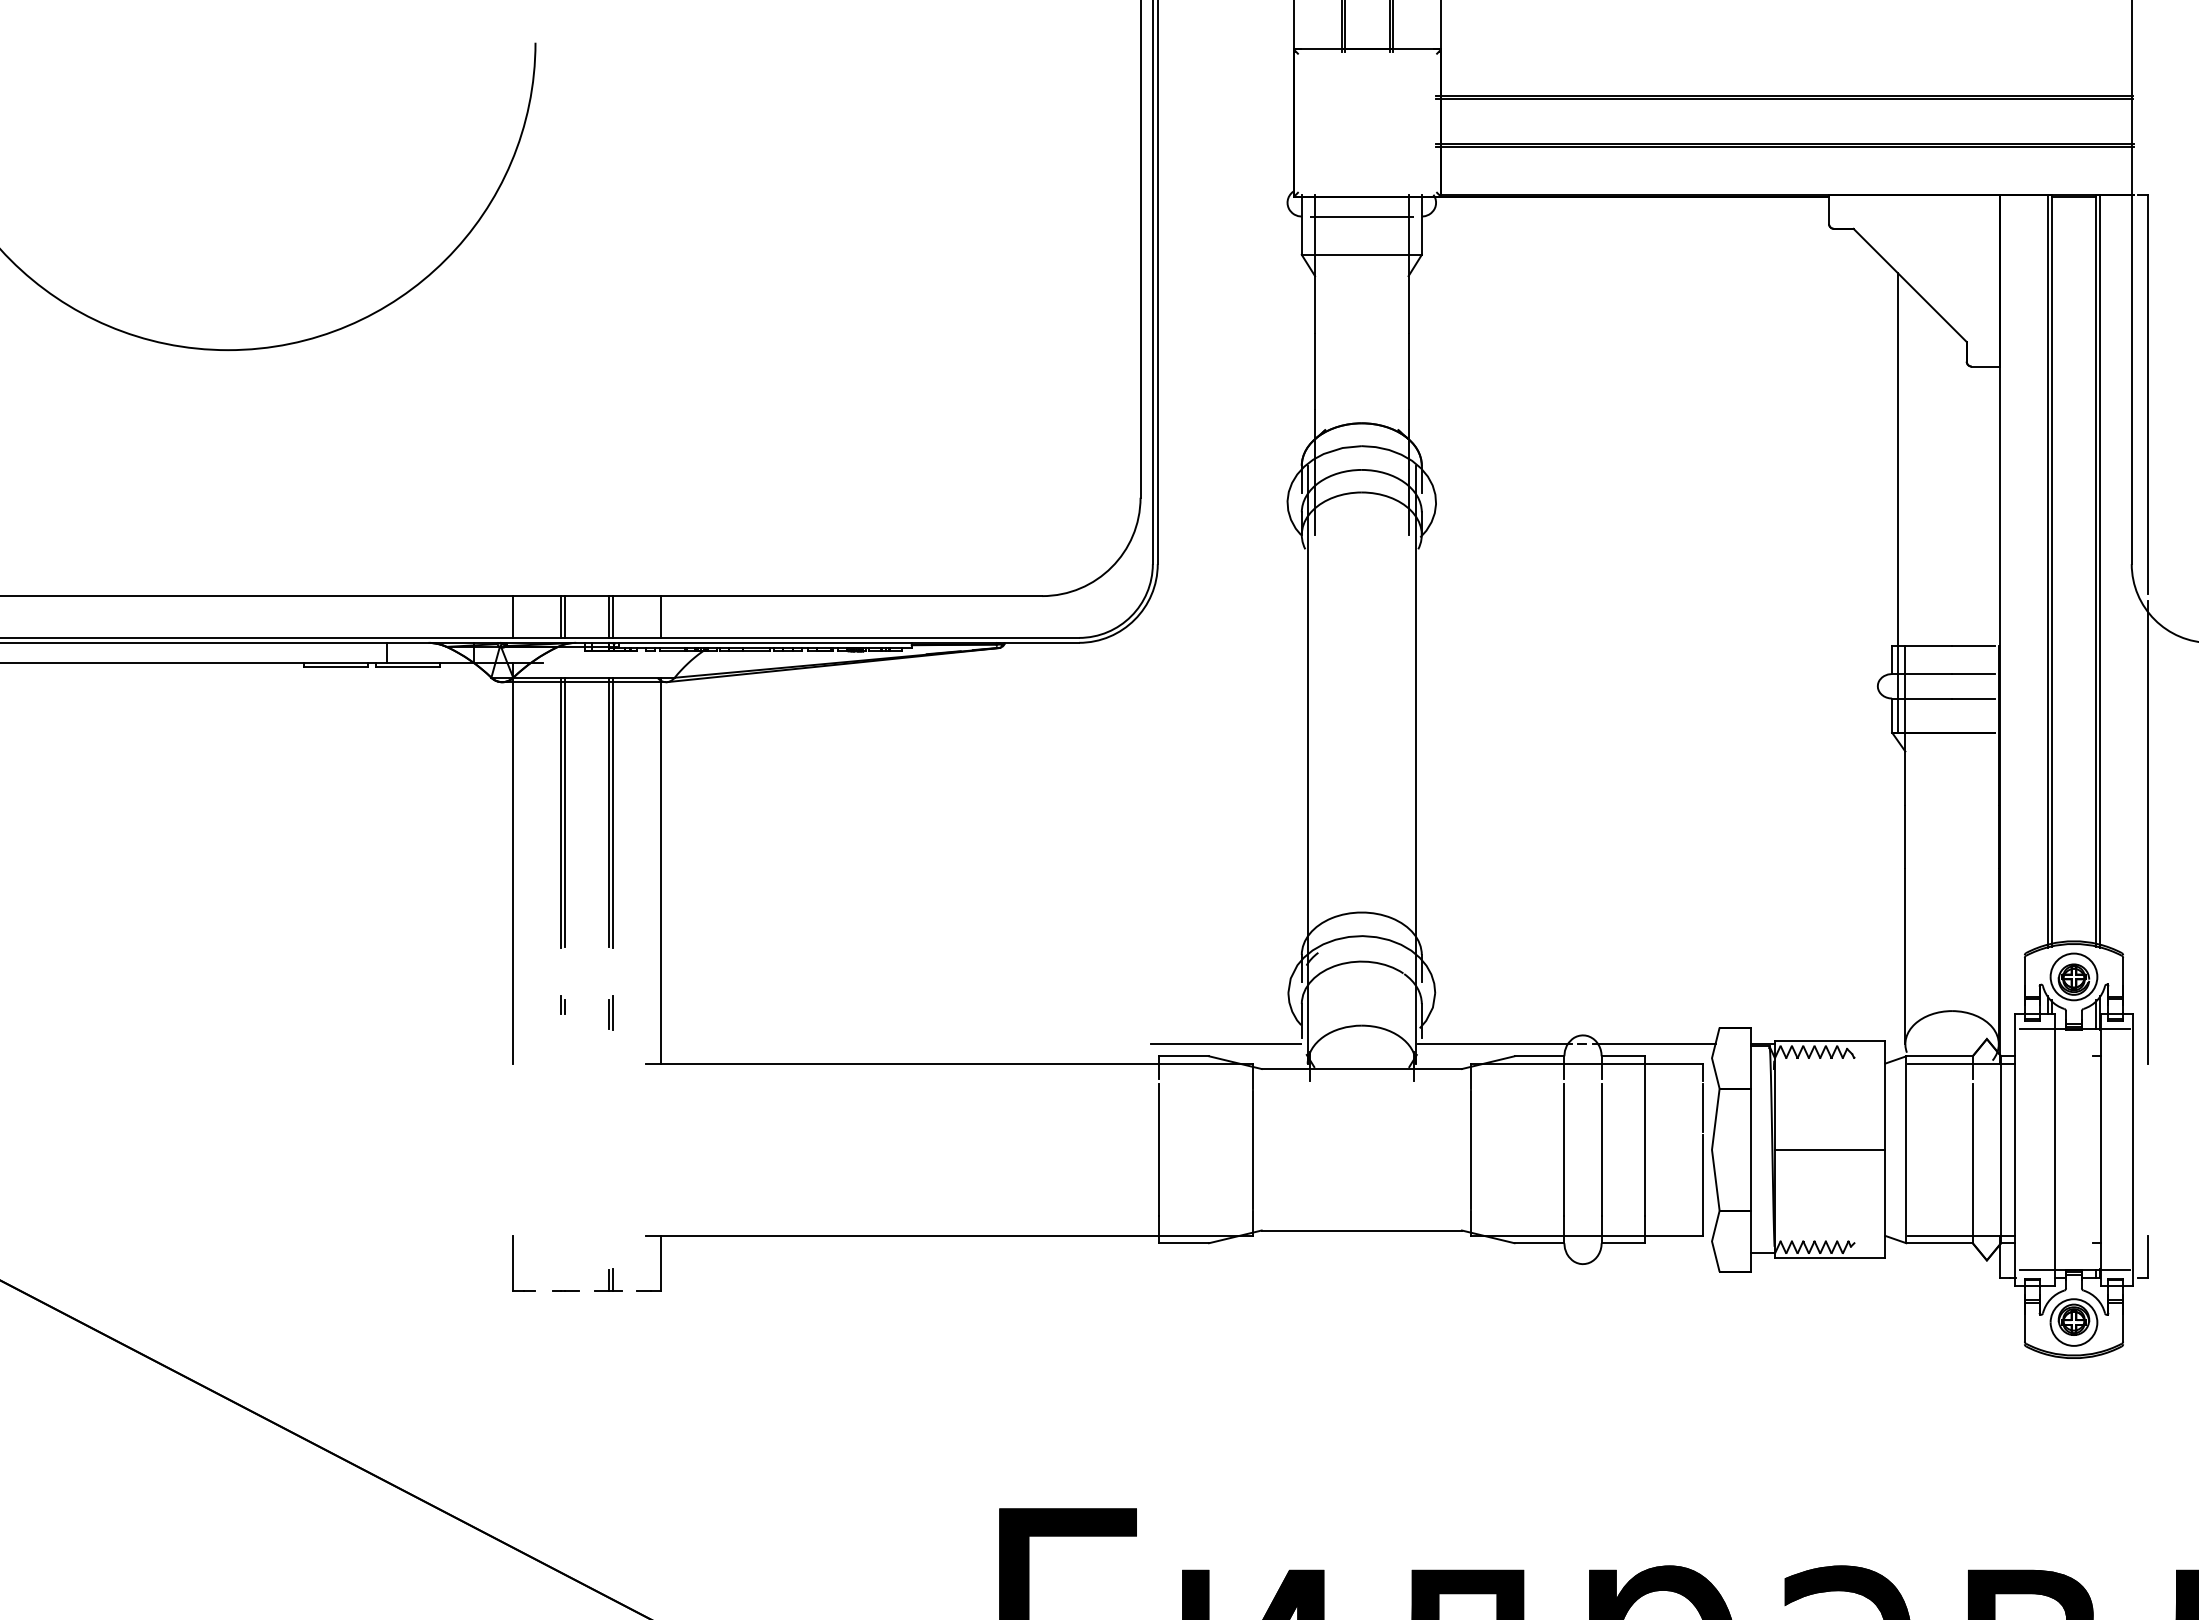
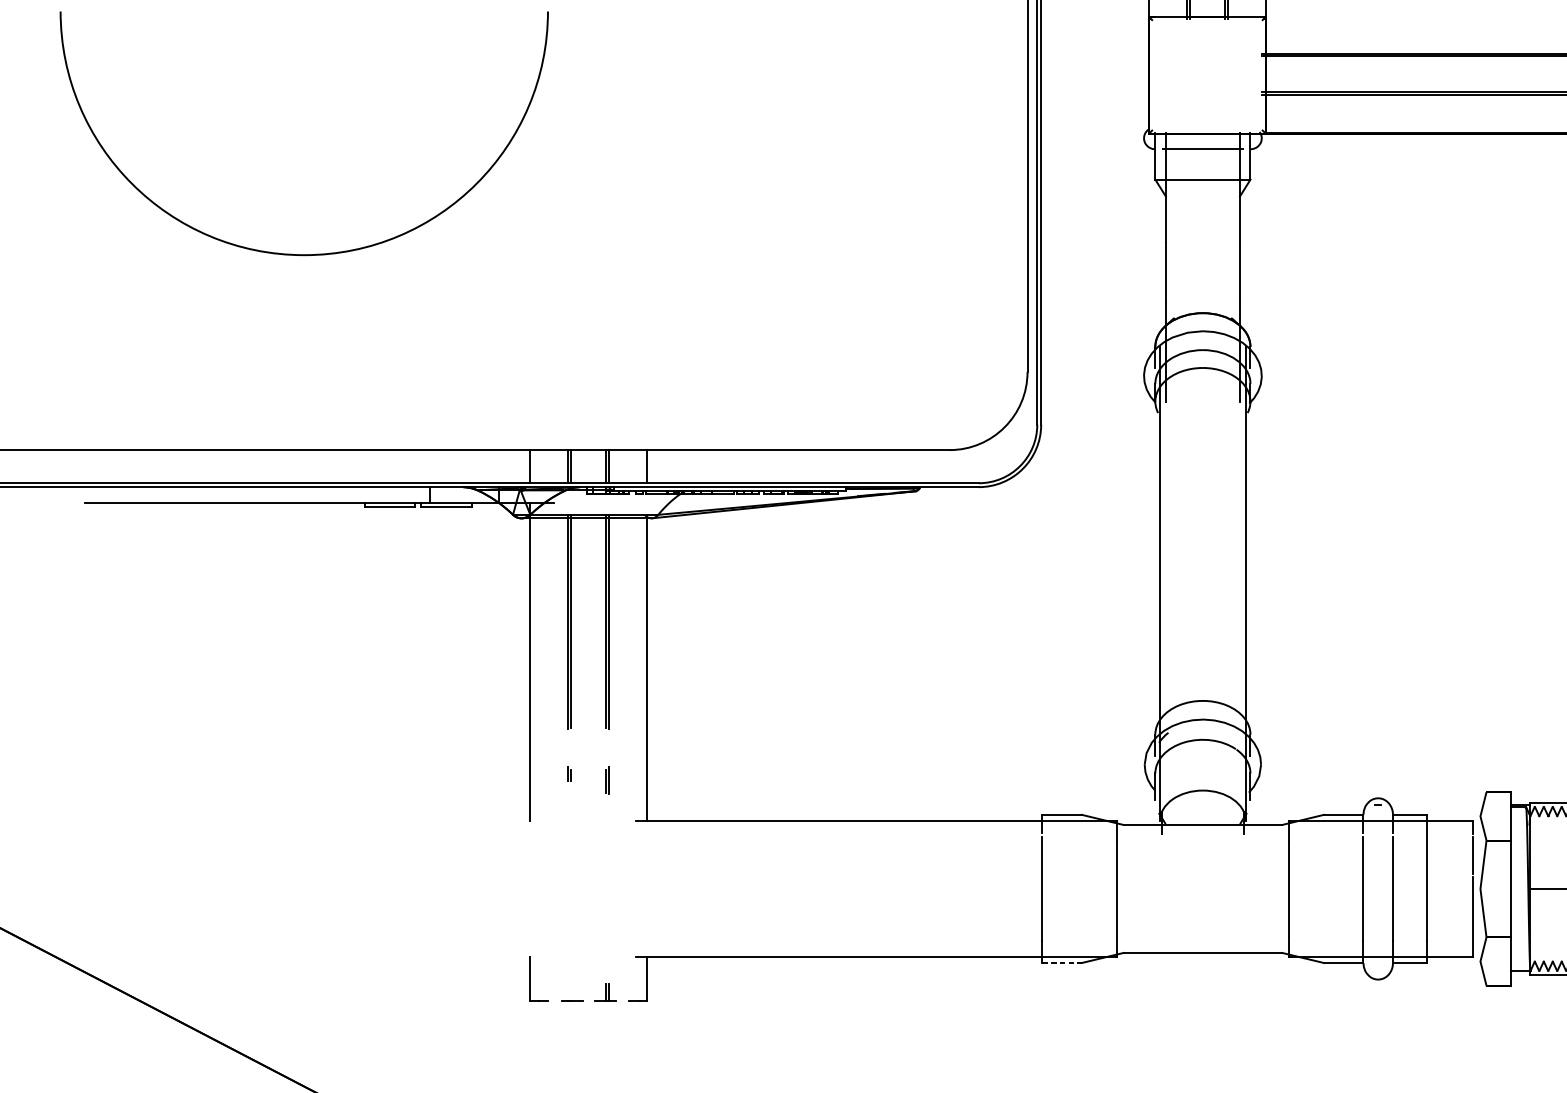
line: (1225, 1043) -> (1094, 804), removed
line: (1494, 1043) -> (1308, 804), removed
line: (1654, 1043) -> (1434, 804), removed
line: (1184, 1243) -> (1062, 963), solid -> dashed

